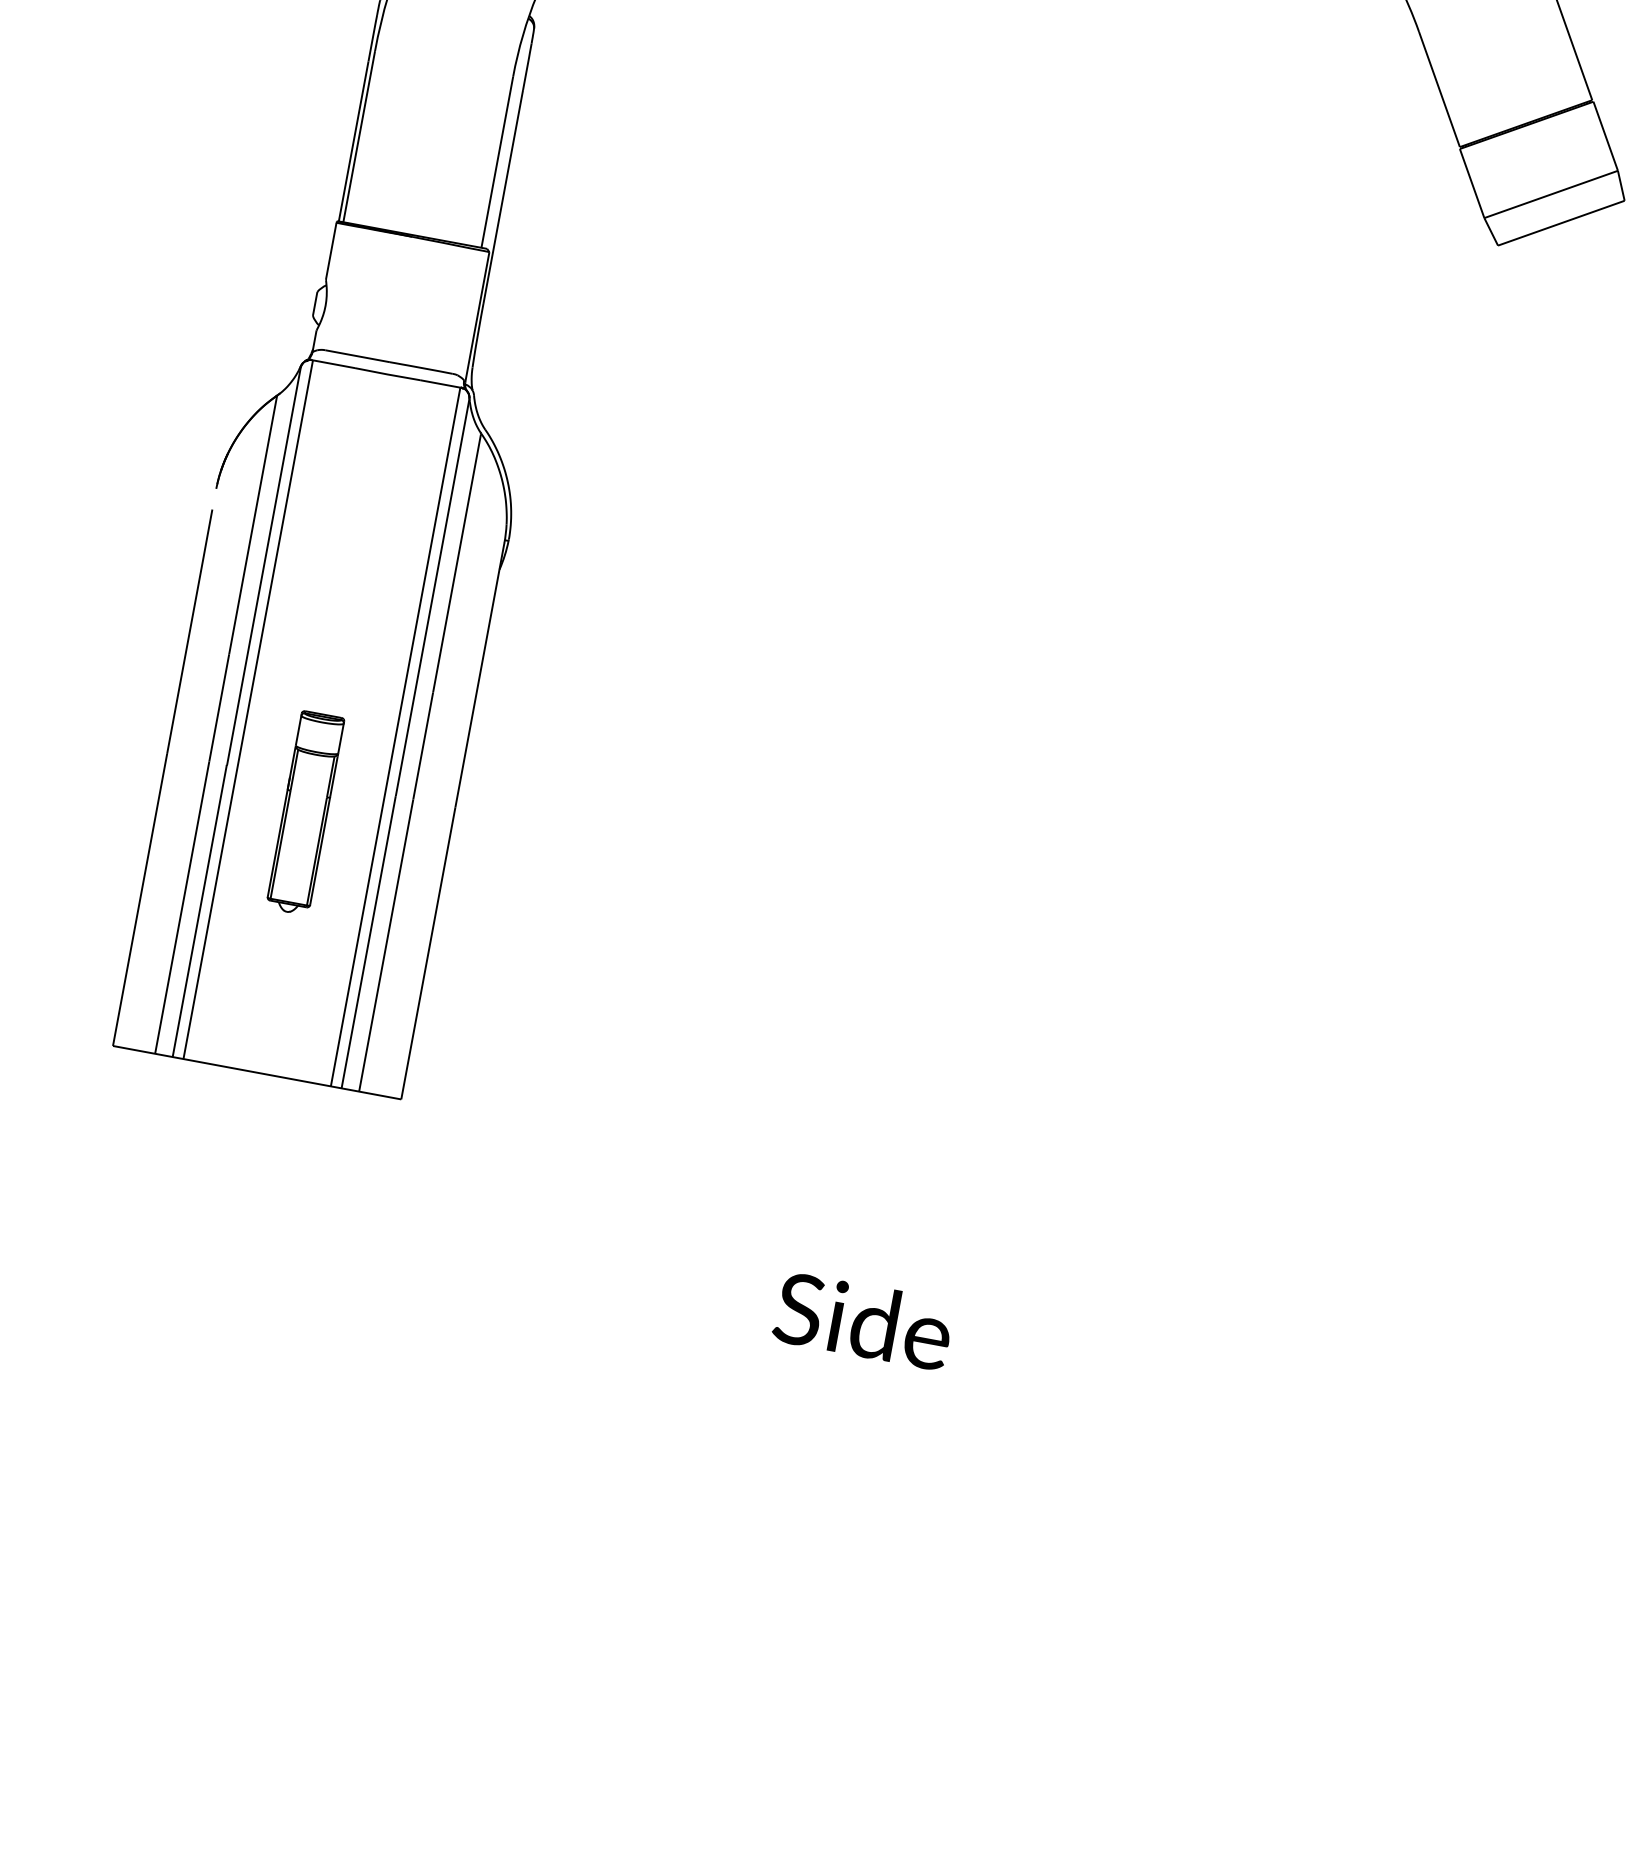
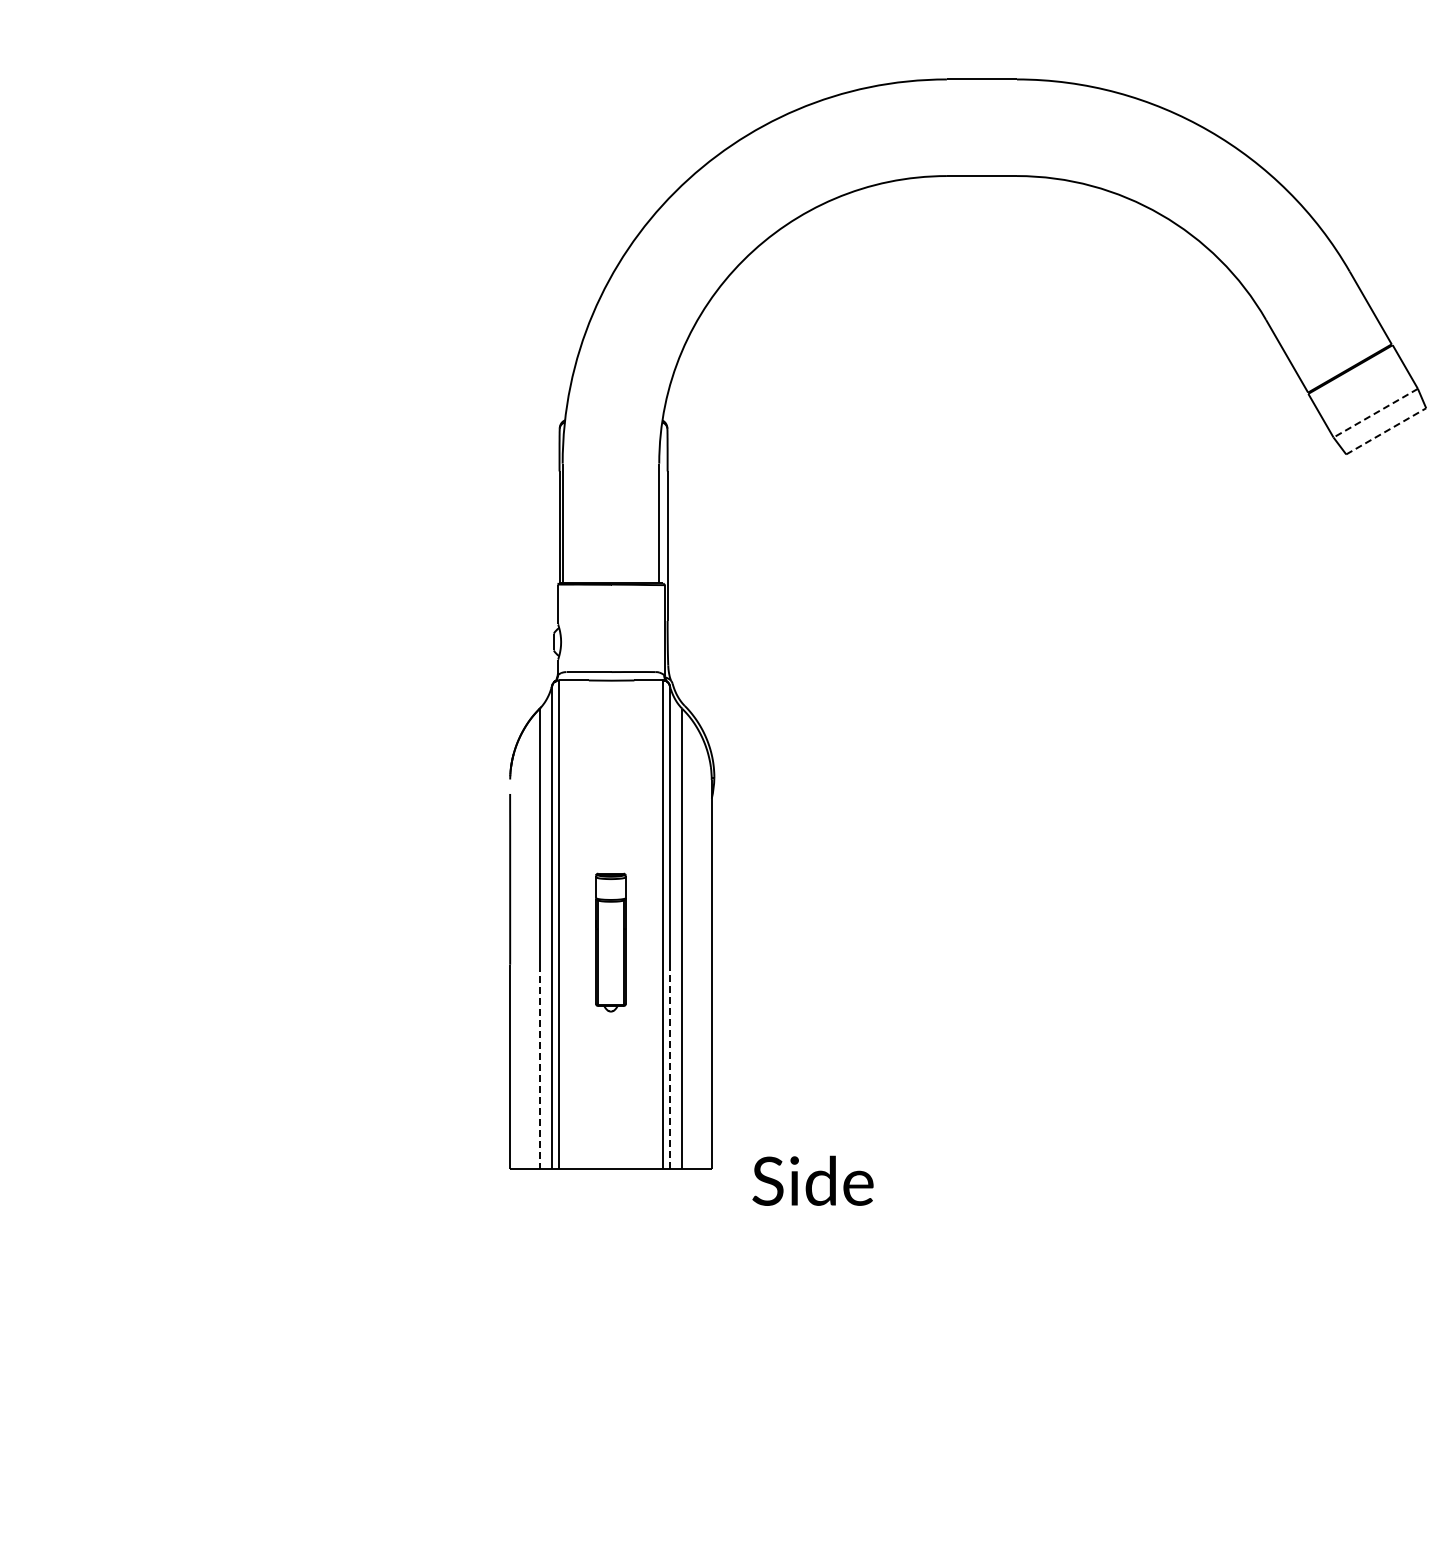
line: (1550, 194) -> (1375, 413), solid -> dashed
line: (1561, 223) -> (1386, 431), solid -> dashed
part: (304, 812) -> (610, 942), moved
line: (181, 908) -> (539, 1067), solid -> dashed
line: (369, 941) -> (670, 1066), solid -> dashed
text: (862, 1320) -> (812, 1180), moved

